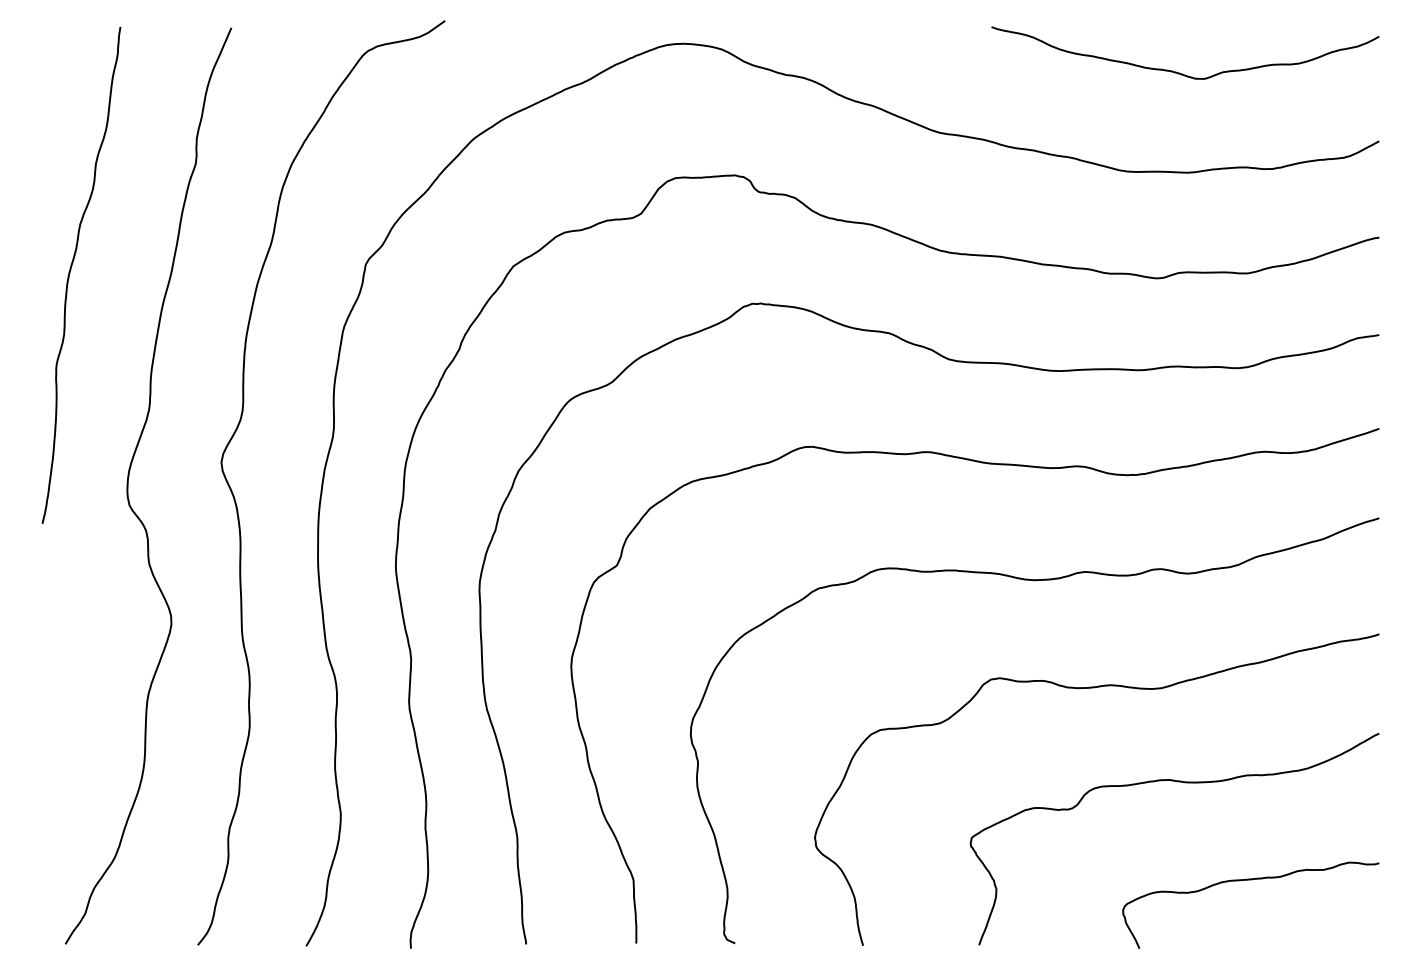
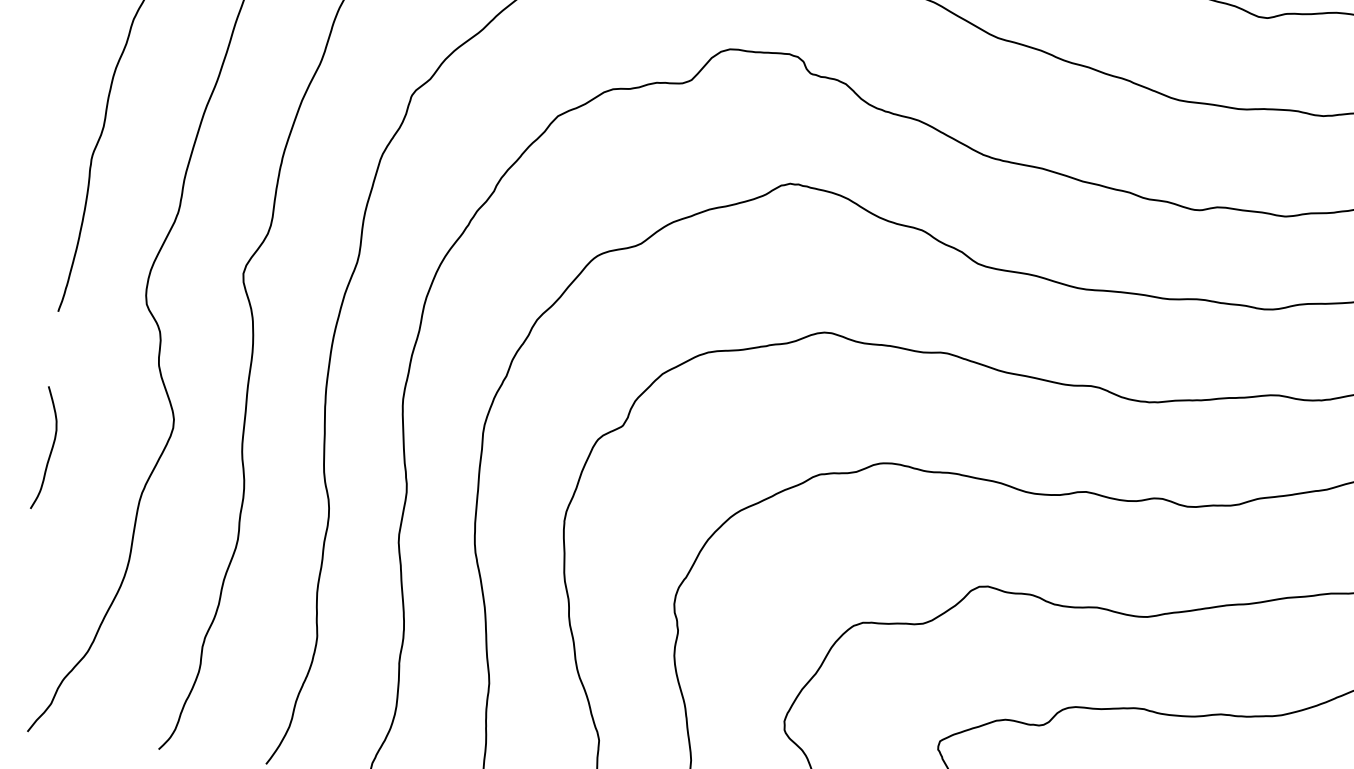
curve: (52, 661) -> (50, 449), added

